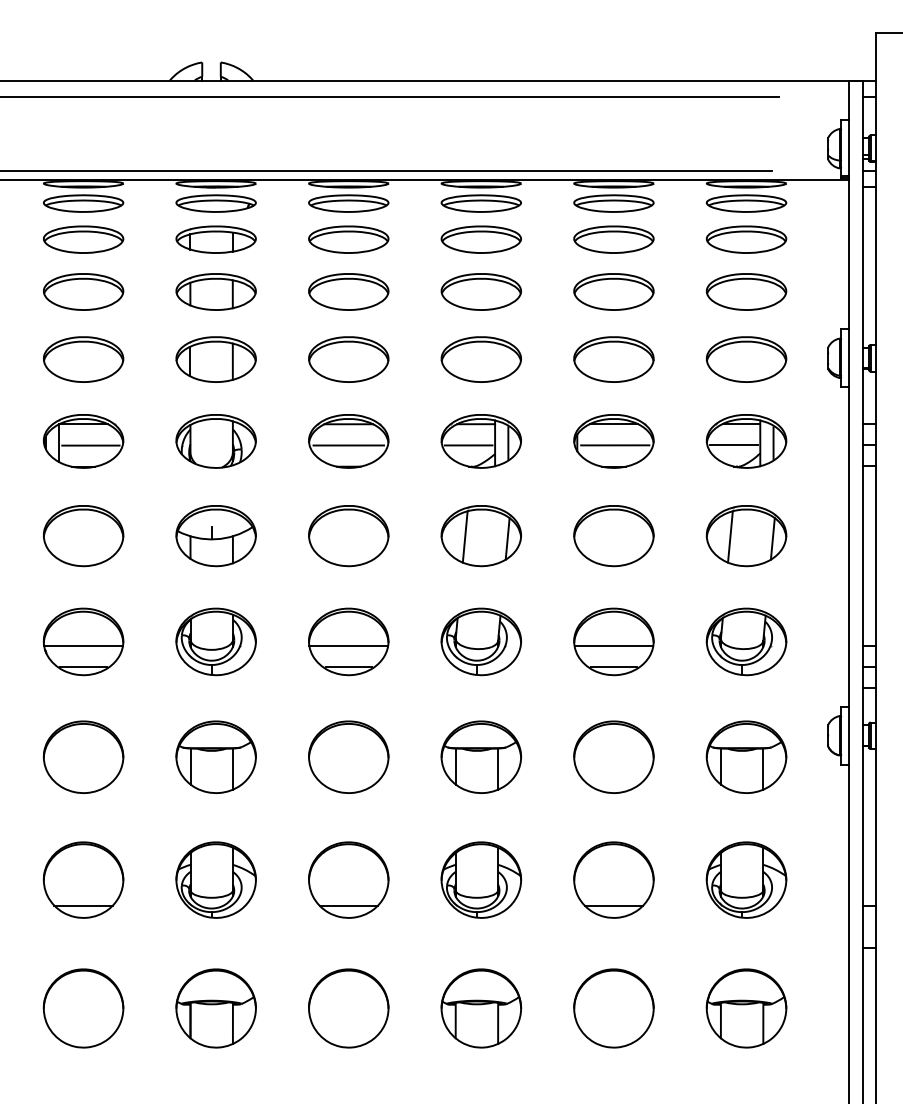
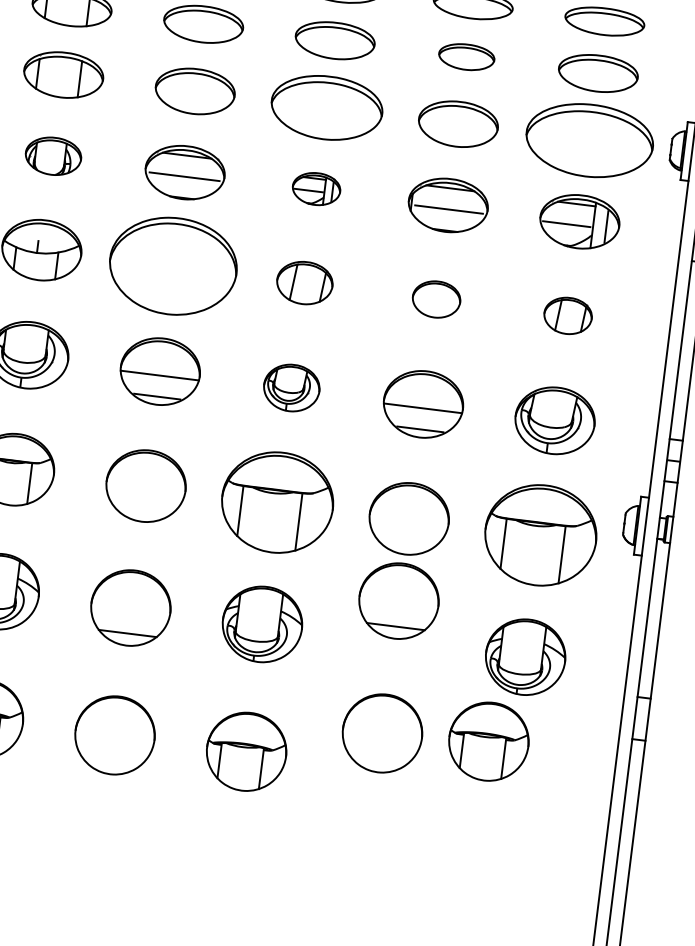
part: (613, 291) -> (466, 56), size x0.7
part: (480, 359) -> (325, 107), size x1.4
part: (746, 359) -> (589, 140), size x1.6
part: (215, 441) -> (52, 156), size x0.7
part: (480, 441) -> (315, 189), size x0.6
part: (348, 536) -> (173, 267), size x1.6
part: (480, 536) -> (304, 283), size x0.7
part: (613, 536) -> (436, 299), size x0.6
part: (746, 536) -> (568, 316), size x0.6
part: (480, 641) -> (291, 387), size x0.7
part: (481, 756) -> (277, 501), size x1.4
part: (746, 756) -> (540, 534), size x1.4
part: (613, 879) -> (398, 600), moved
part: (613, 1008) -> (382, 733), moved
part: (746, 1008) -> (488, 741), moved

